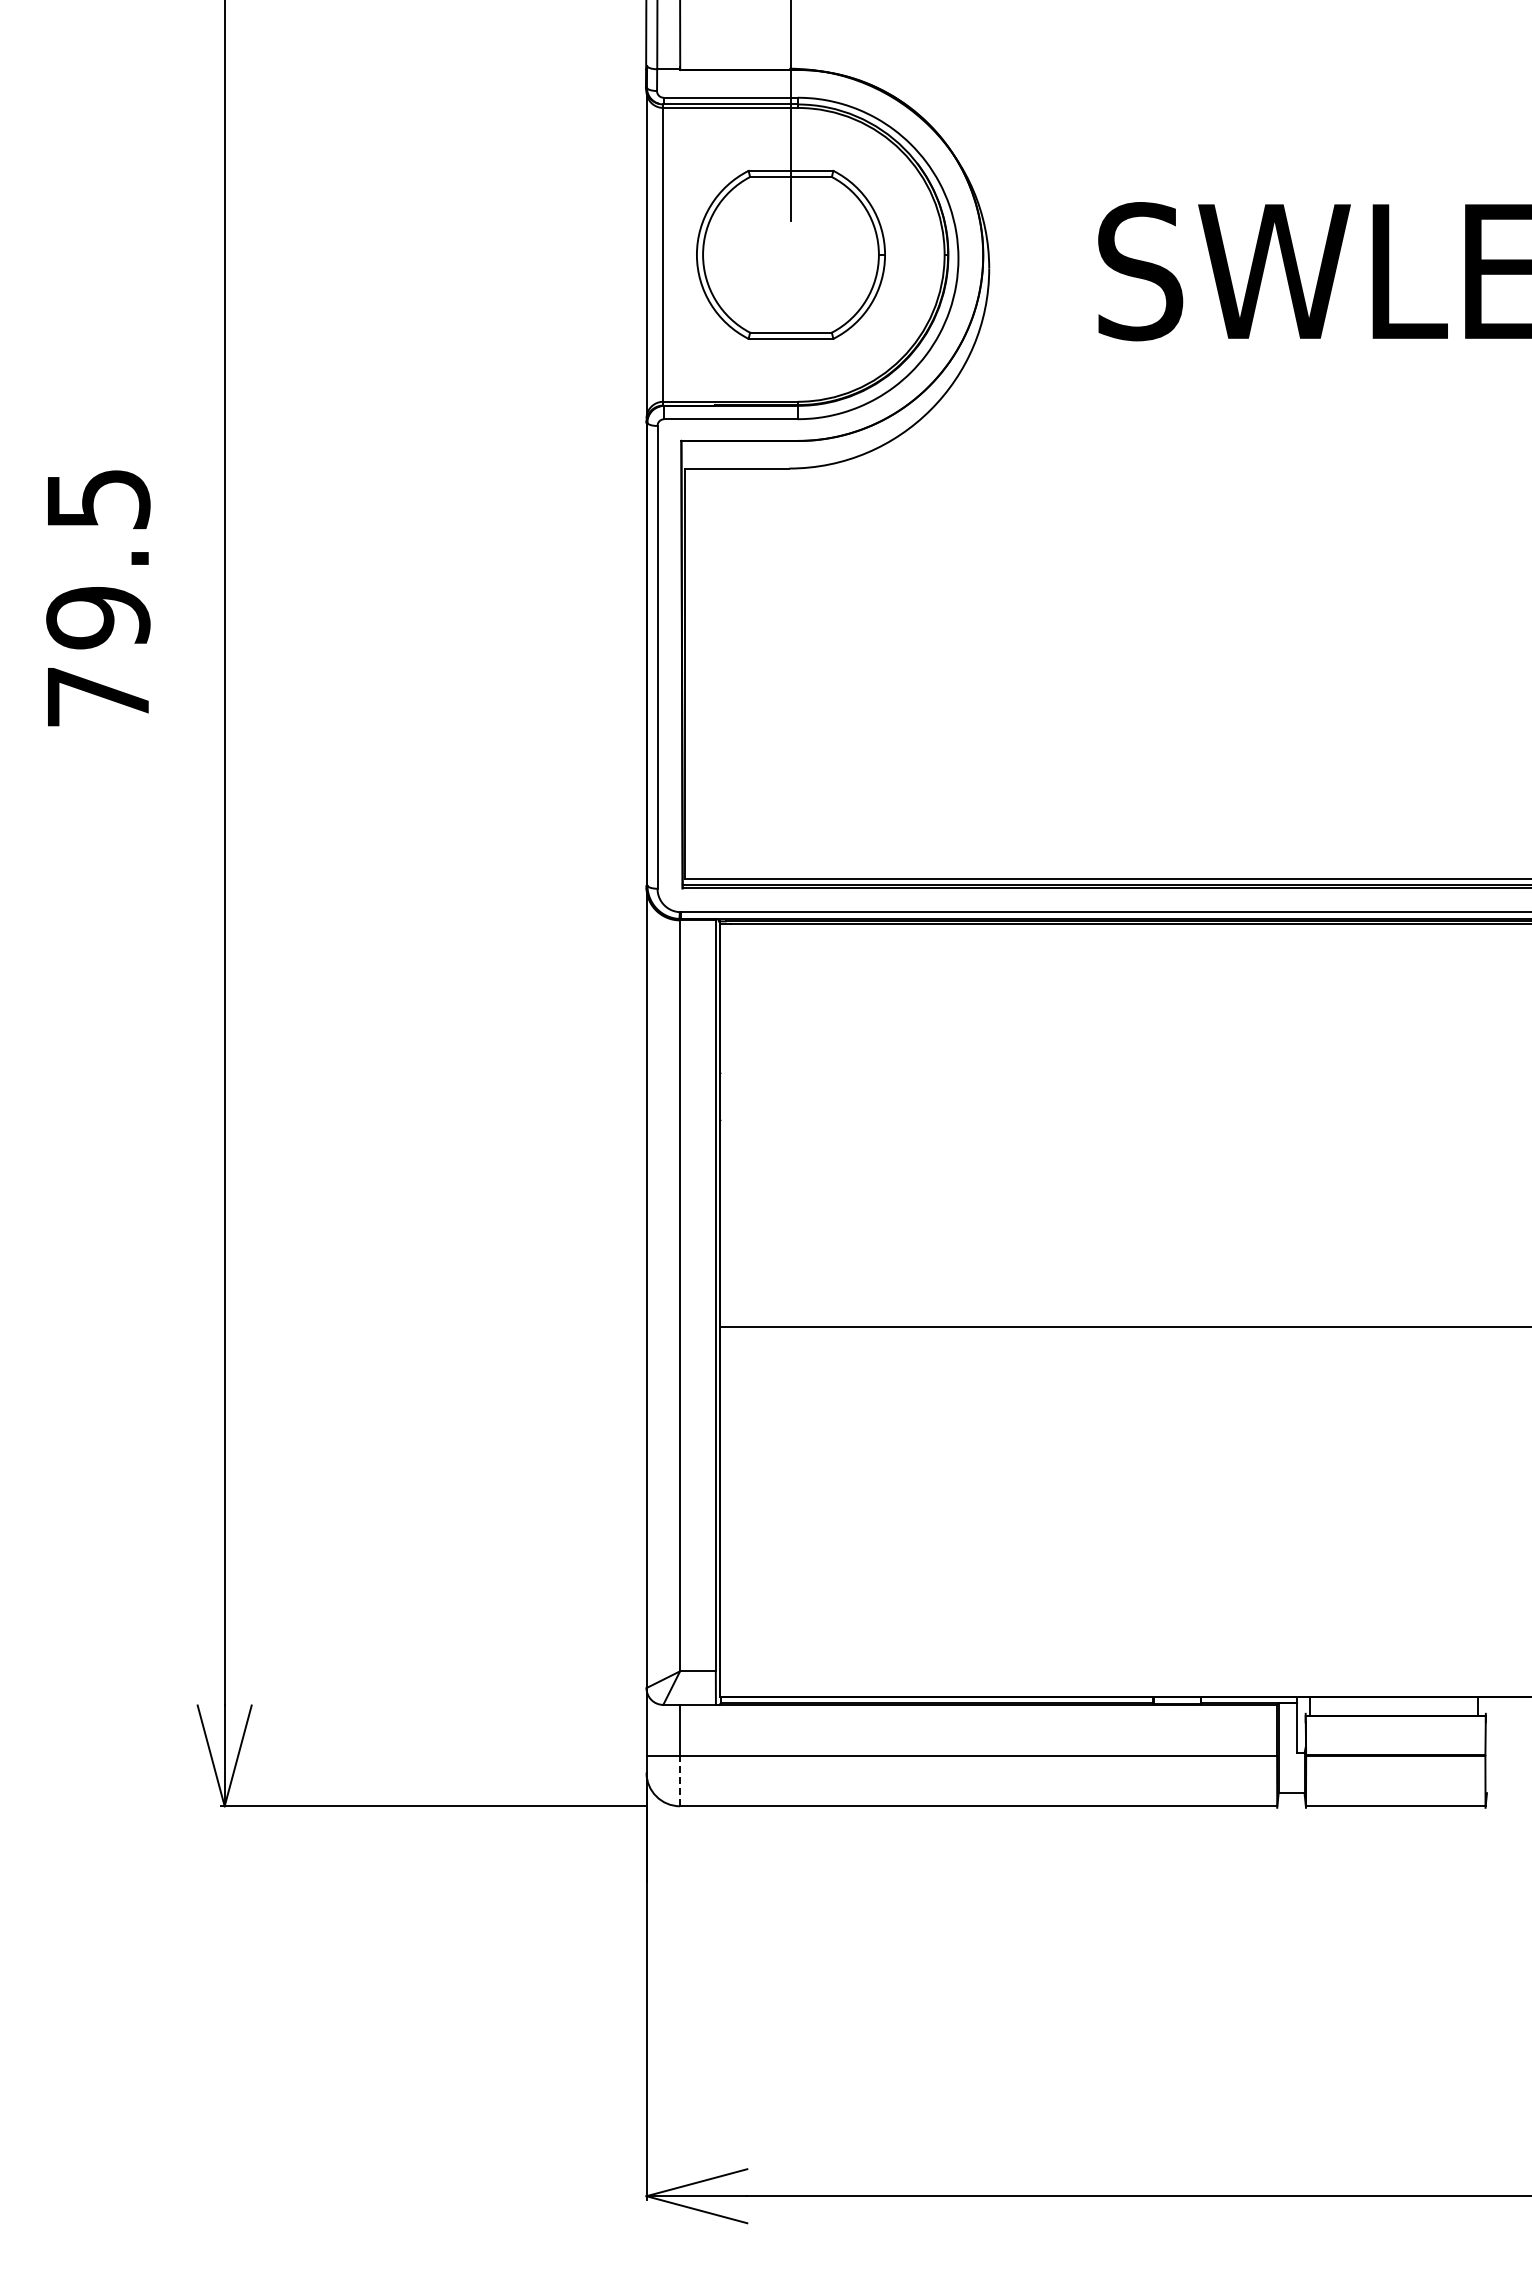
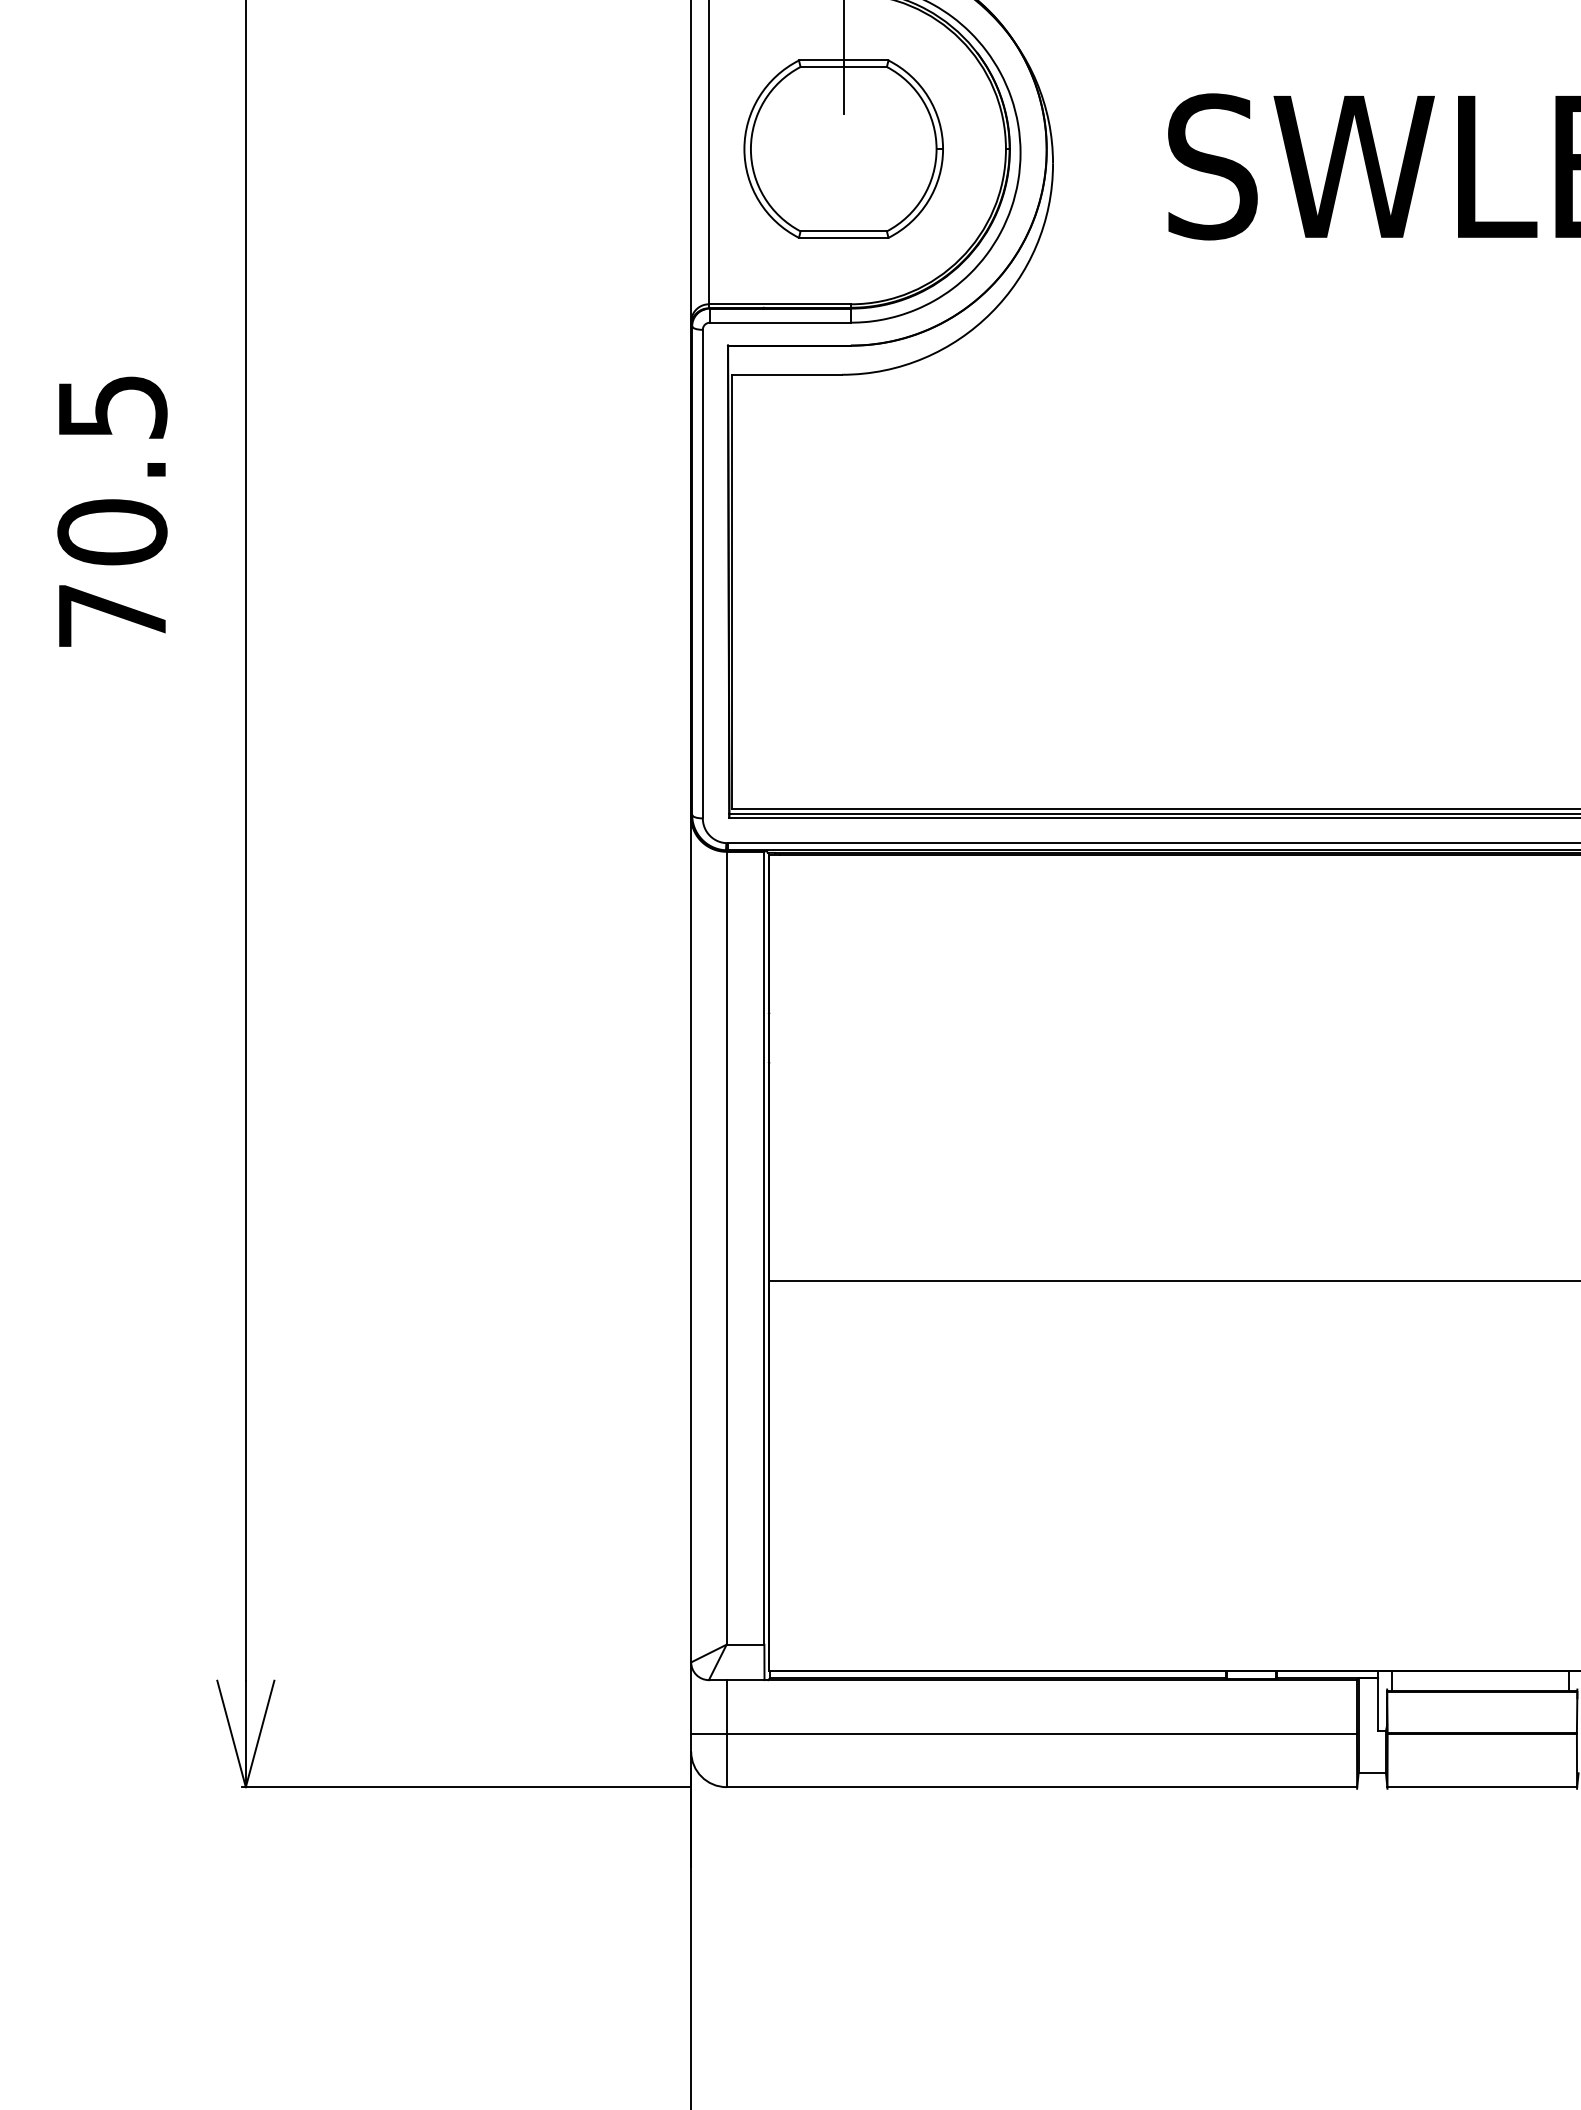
text: (98, 617) -> (112, 532), 79.5 -> 70.5
line: (680, 1780) -> (727, 1759), dashed -> solid

